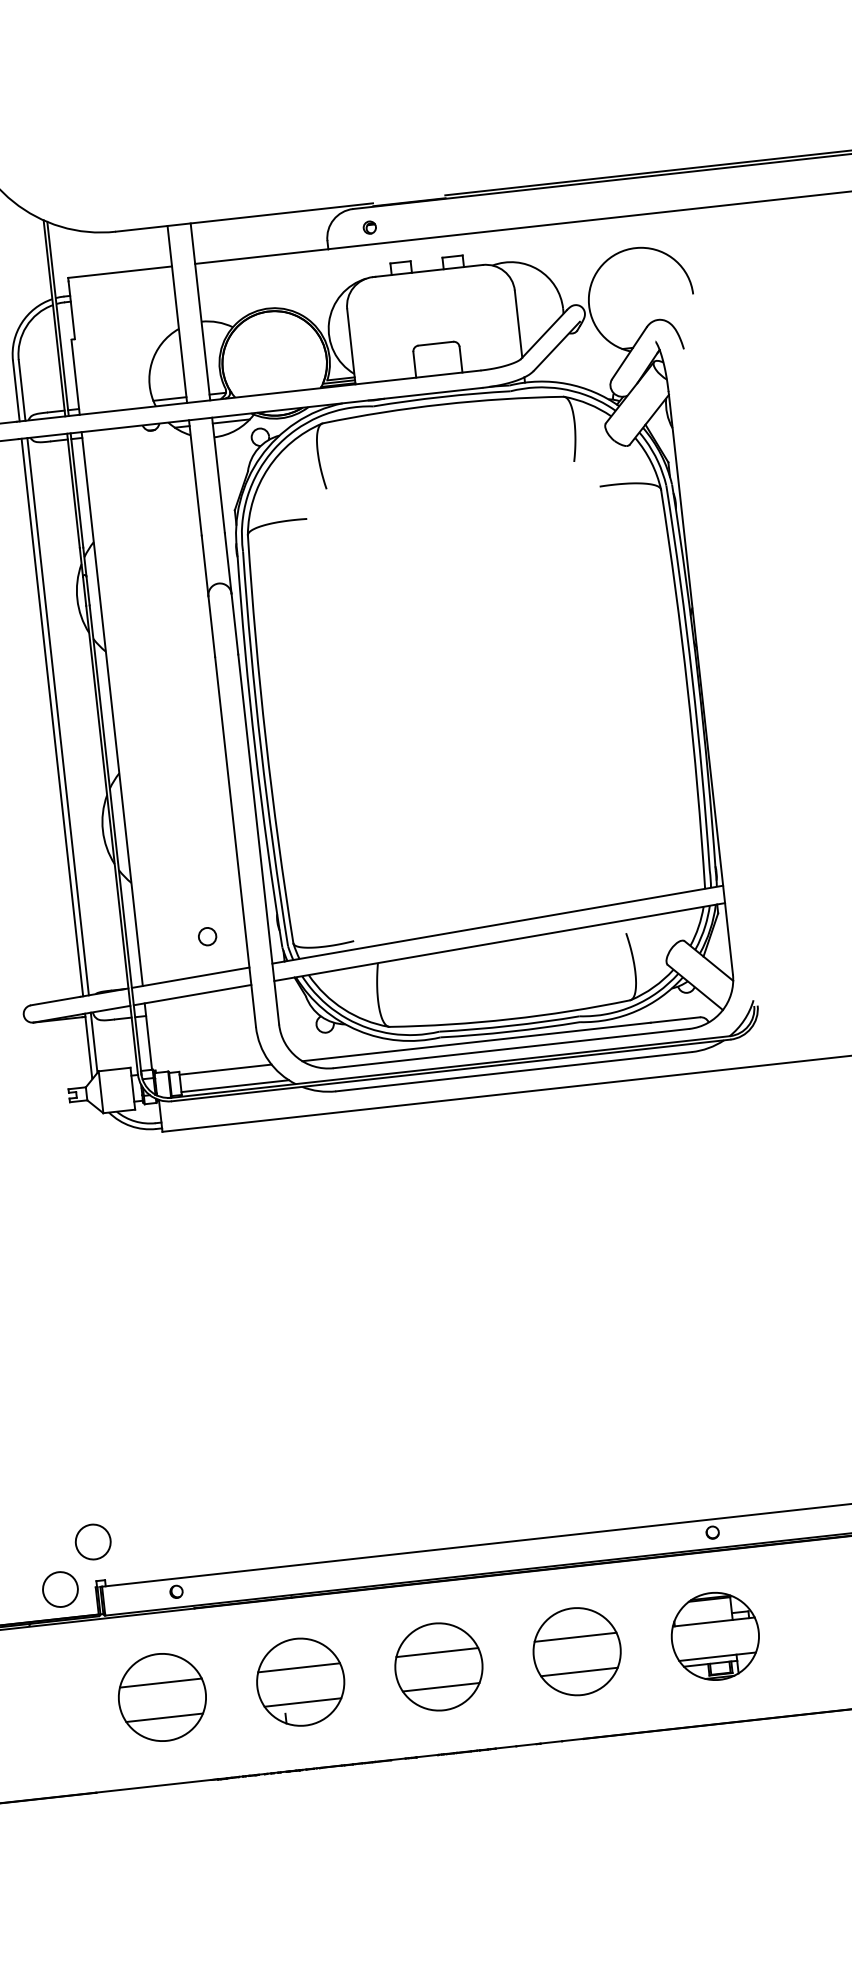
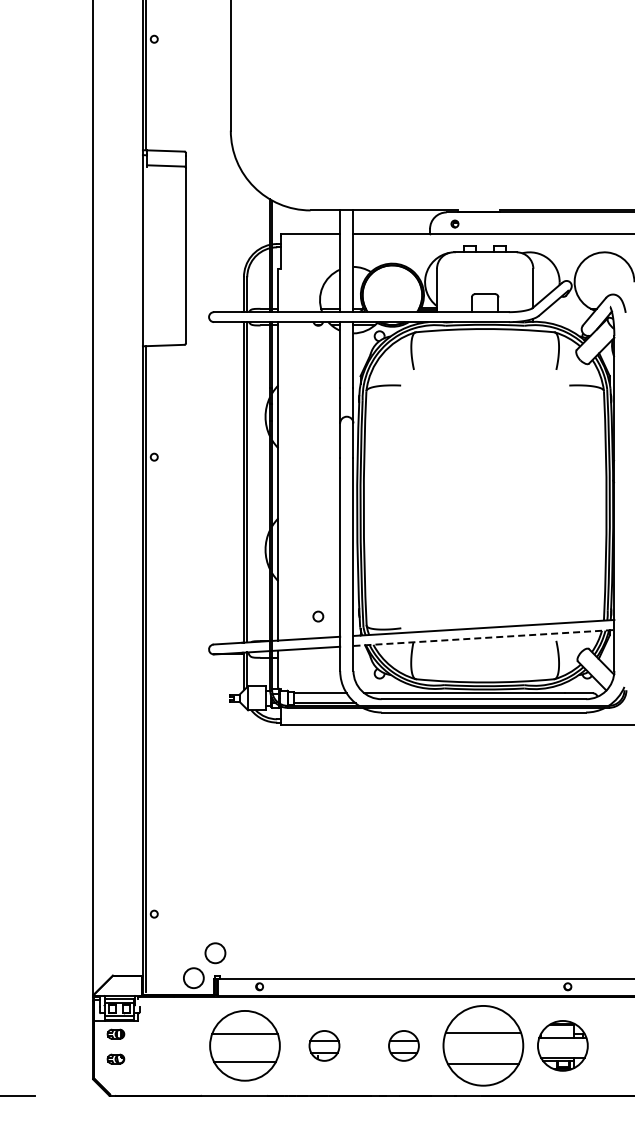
line: (498, 941) -> (483, 637), solid -> dashed
part: (577, 1651) -> (483, 1045), size x1.6
part: (438, 1666) -> (403, 1045), size x0.6
part: (300, 1681) -> (324, 1045), size x0.6
part: (161, 1696) -> (244, 1045), size x1.4

